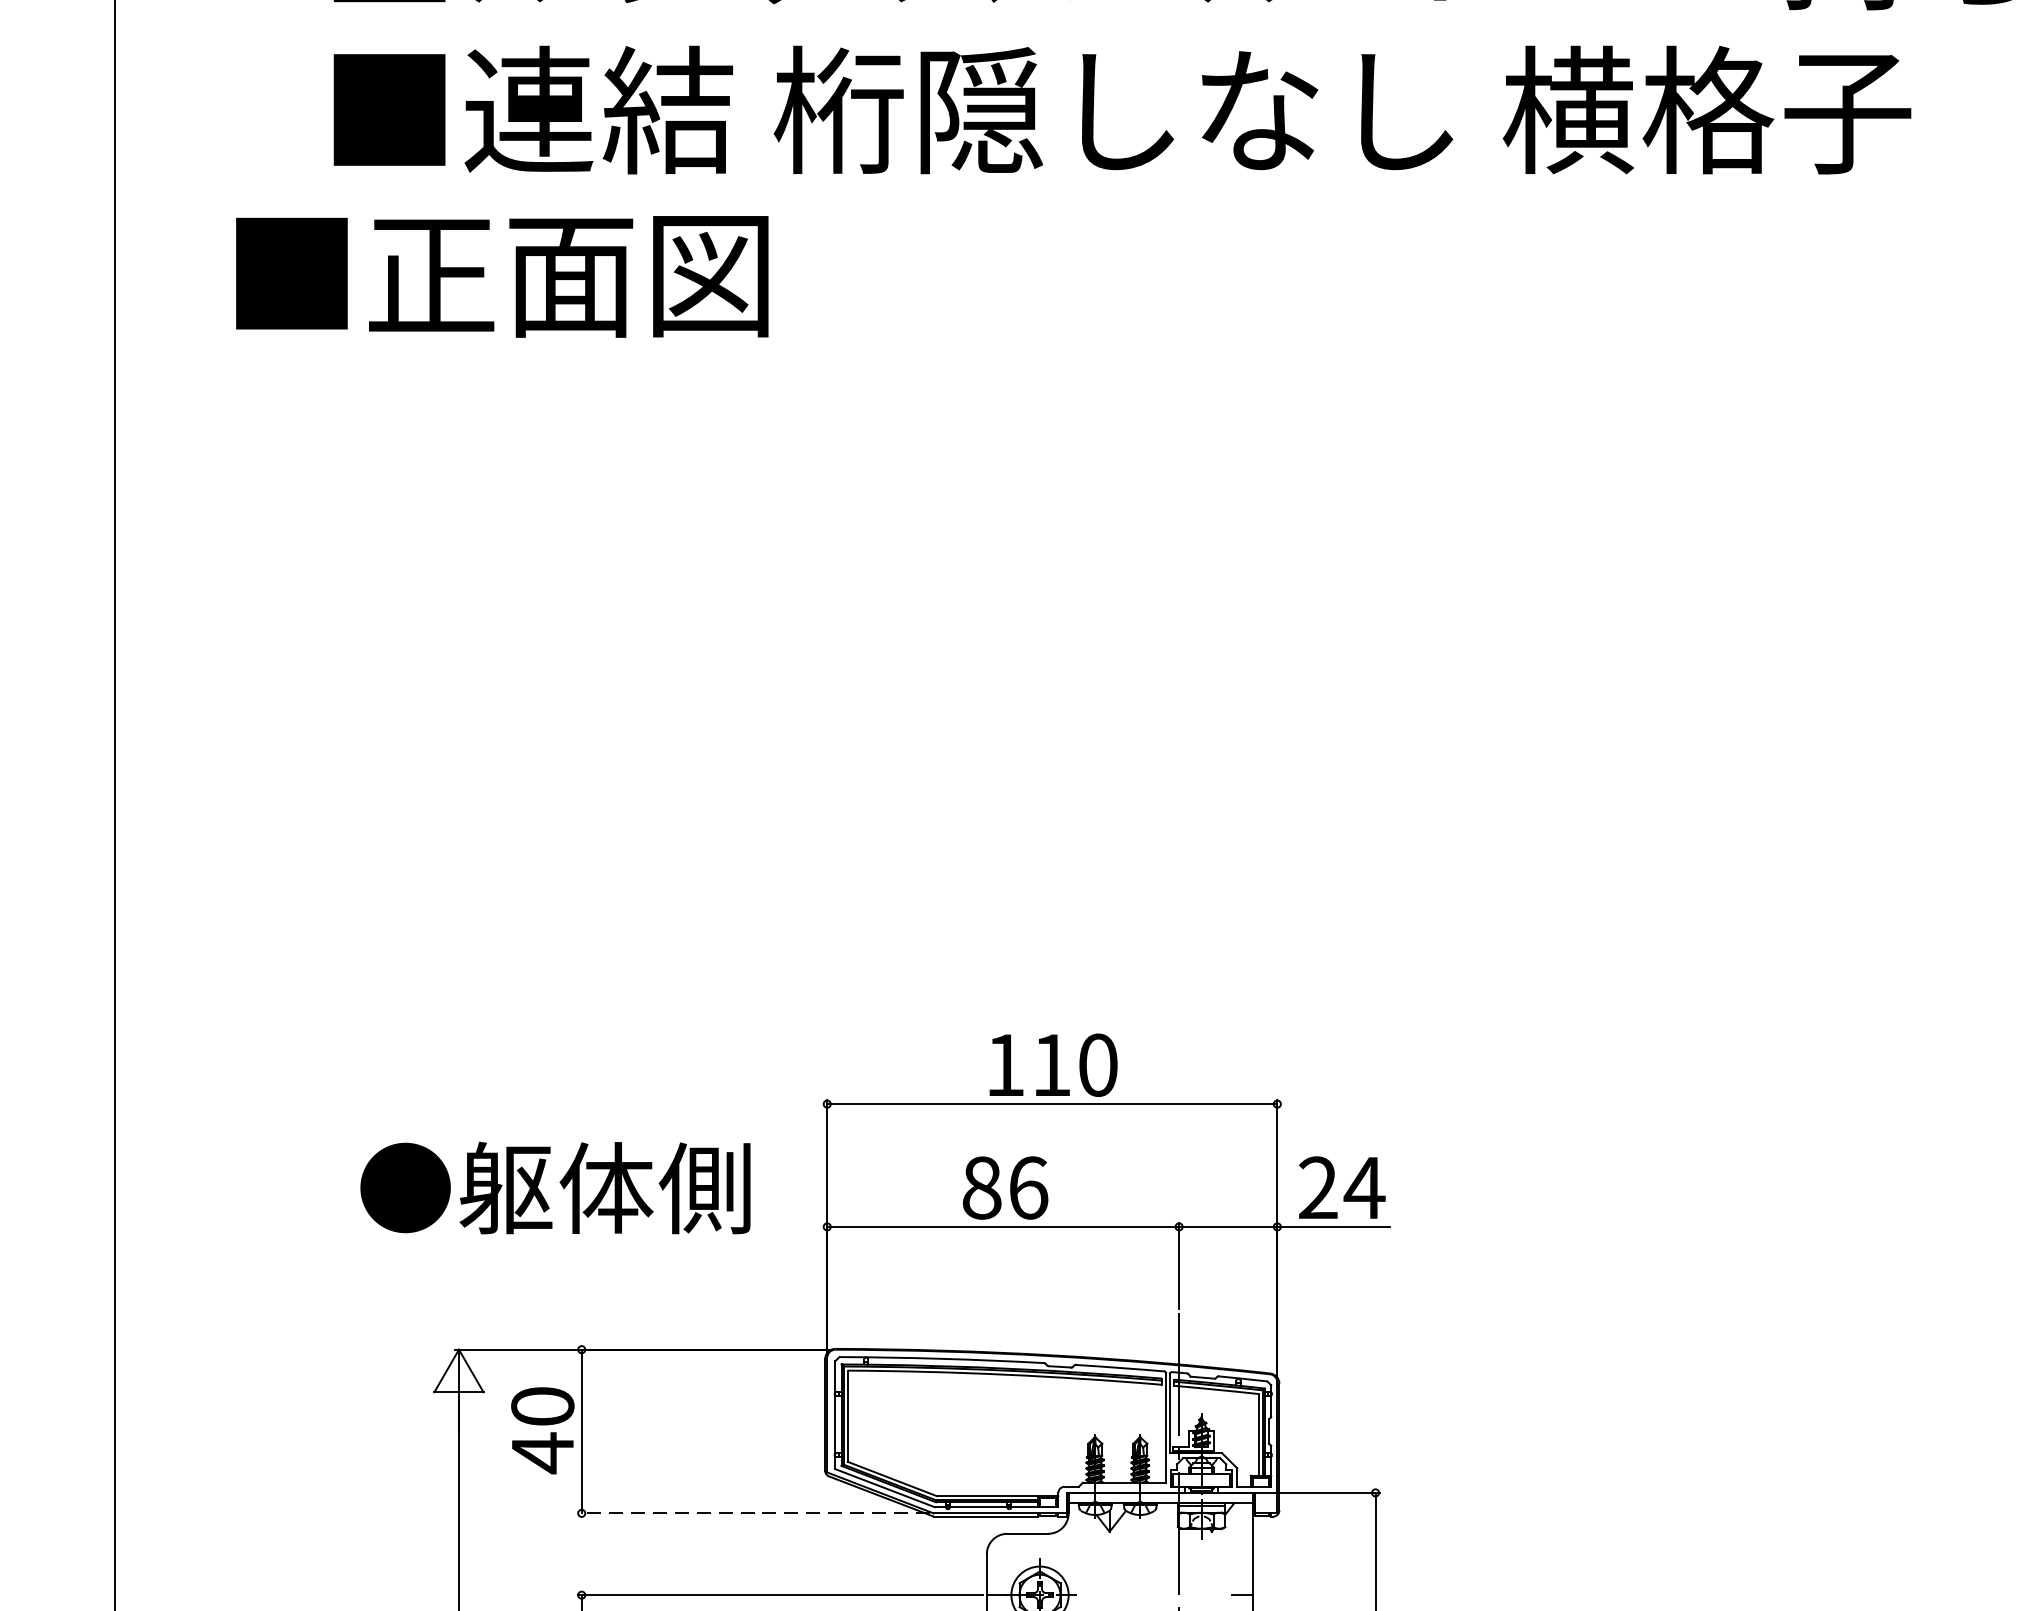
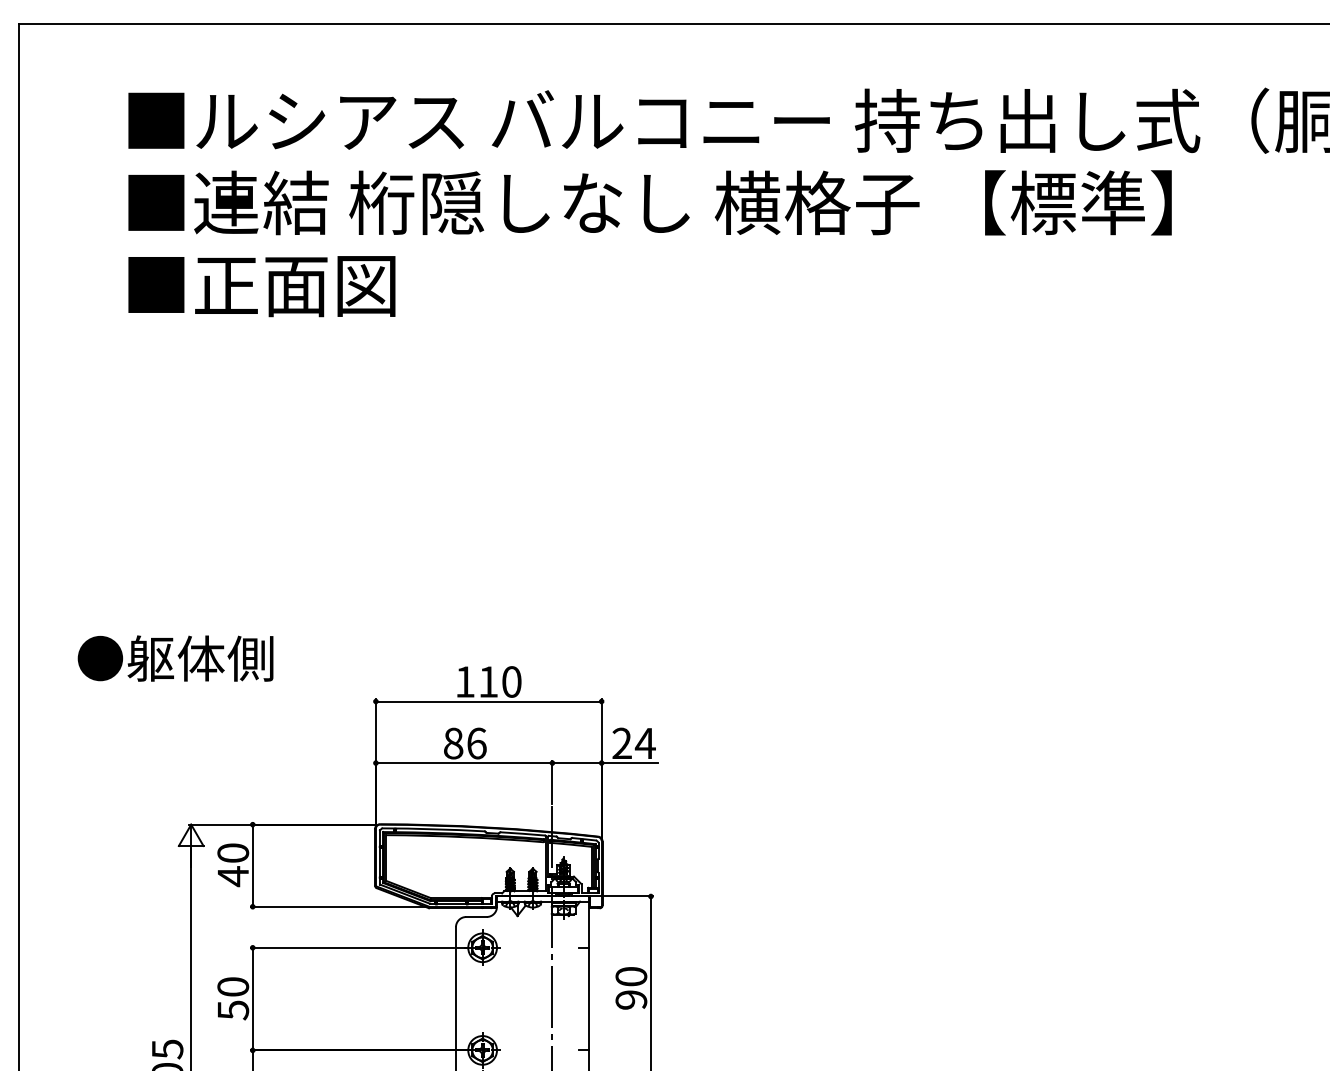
text: (501, 276) -> (261, 286), moved
text: (555, 1187) -> (175, 658), moved
line: (752, 1512) -> (338, 906), dashed -> solid

